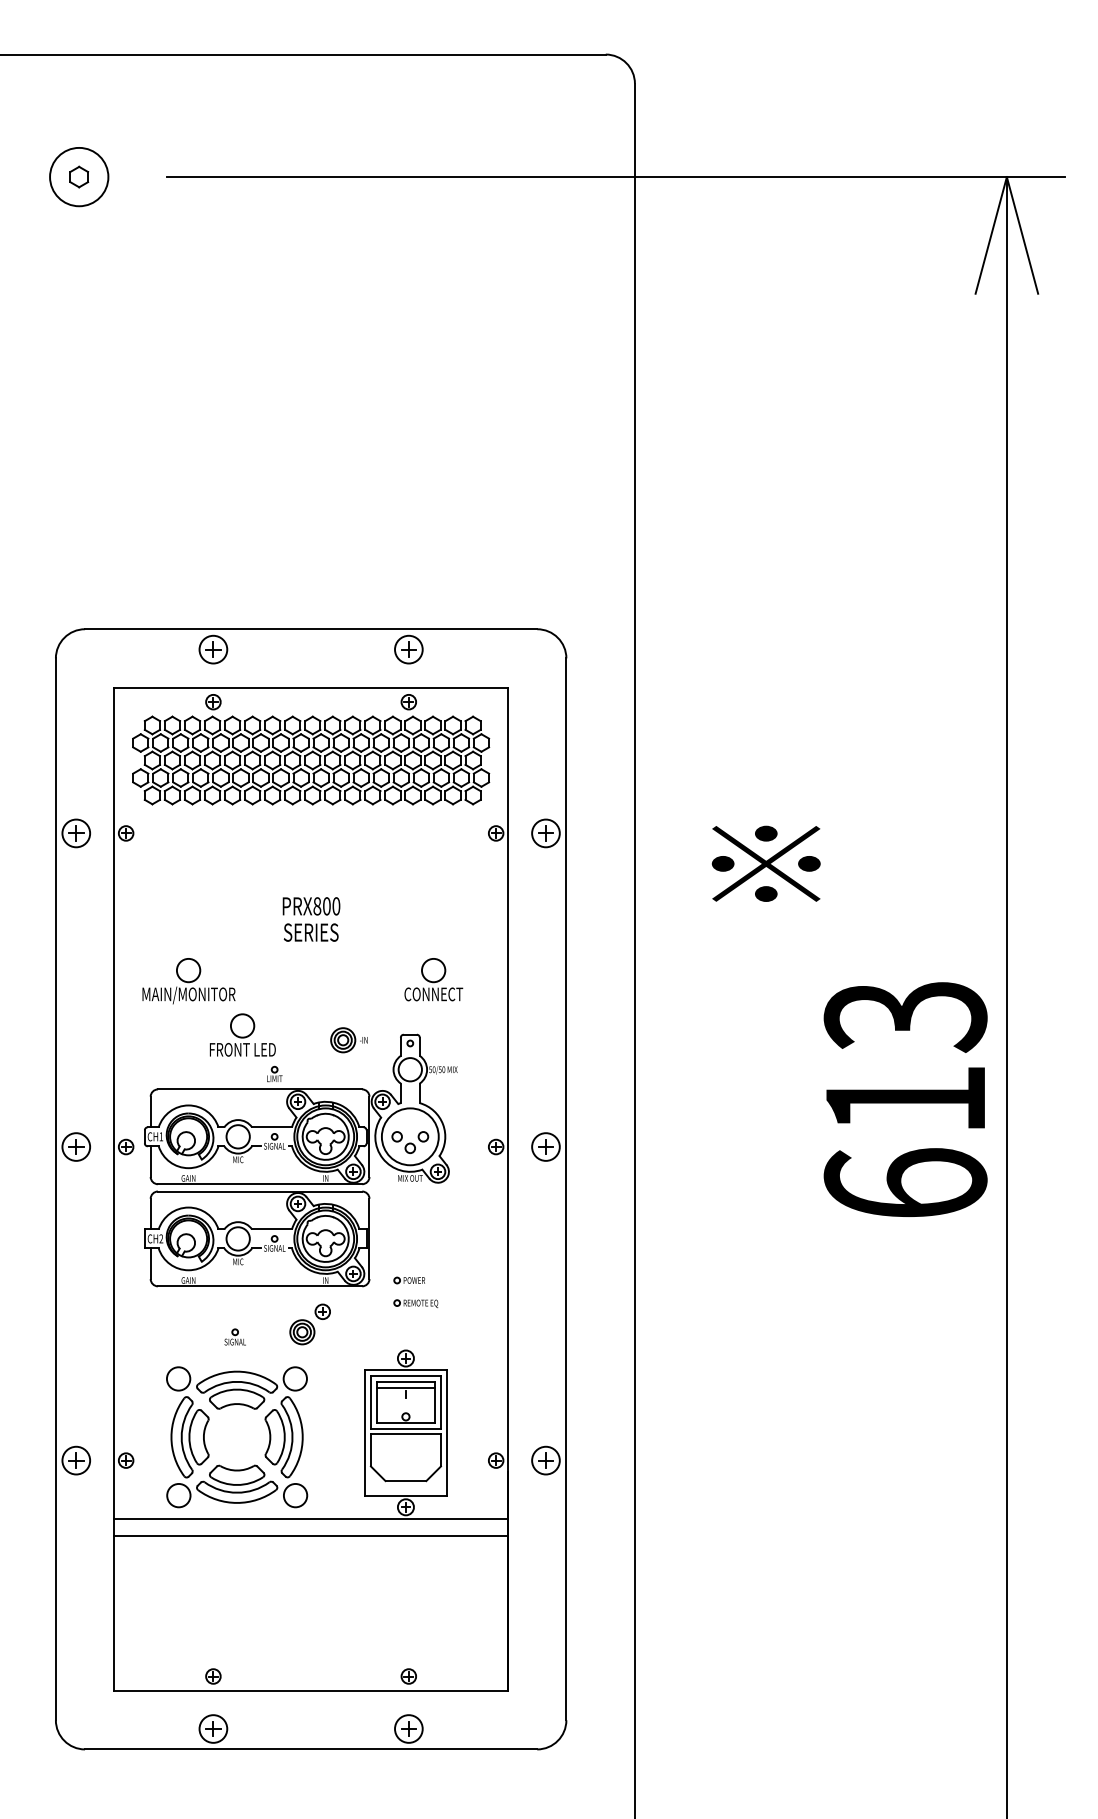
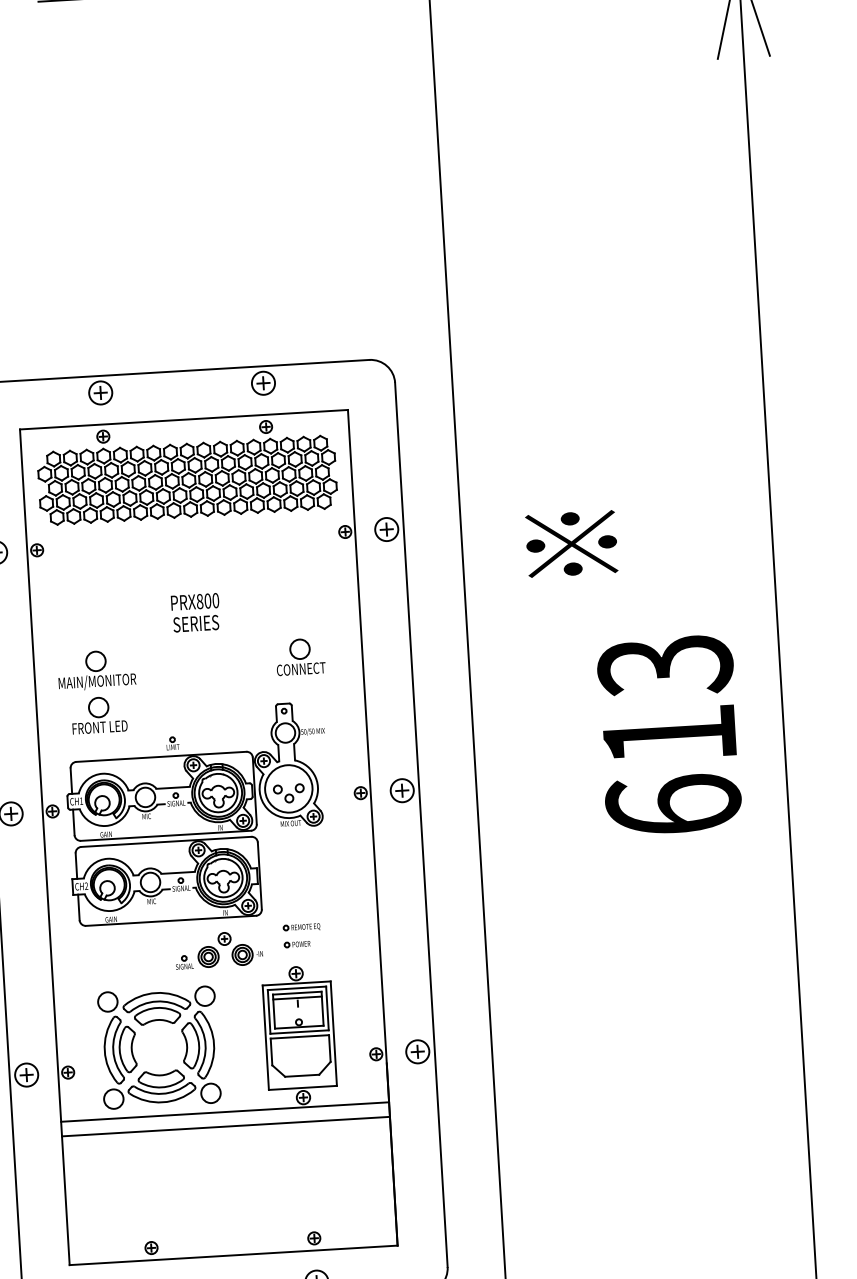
part: (242, 1034) -> (99, 714), moved
part: (348, 1040) -> (247, 954), moved
text: (905, 1099) -> (669, 735), moved
part: (408, 1280) -> (296, 944), moved
part: (234, 1336) -> (183, 962), moved

